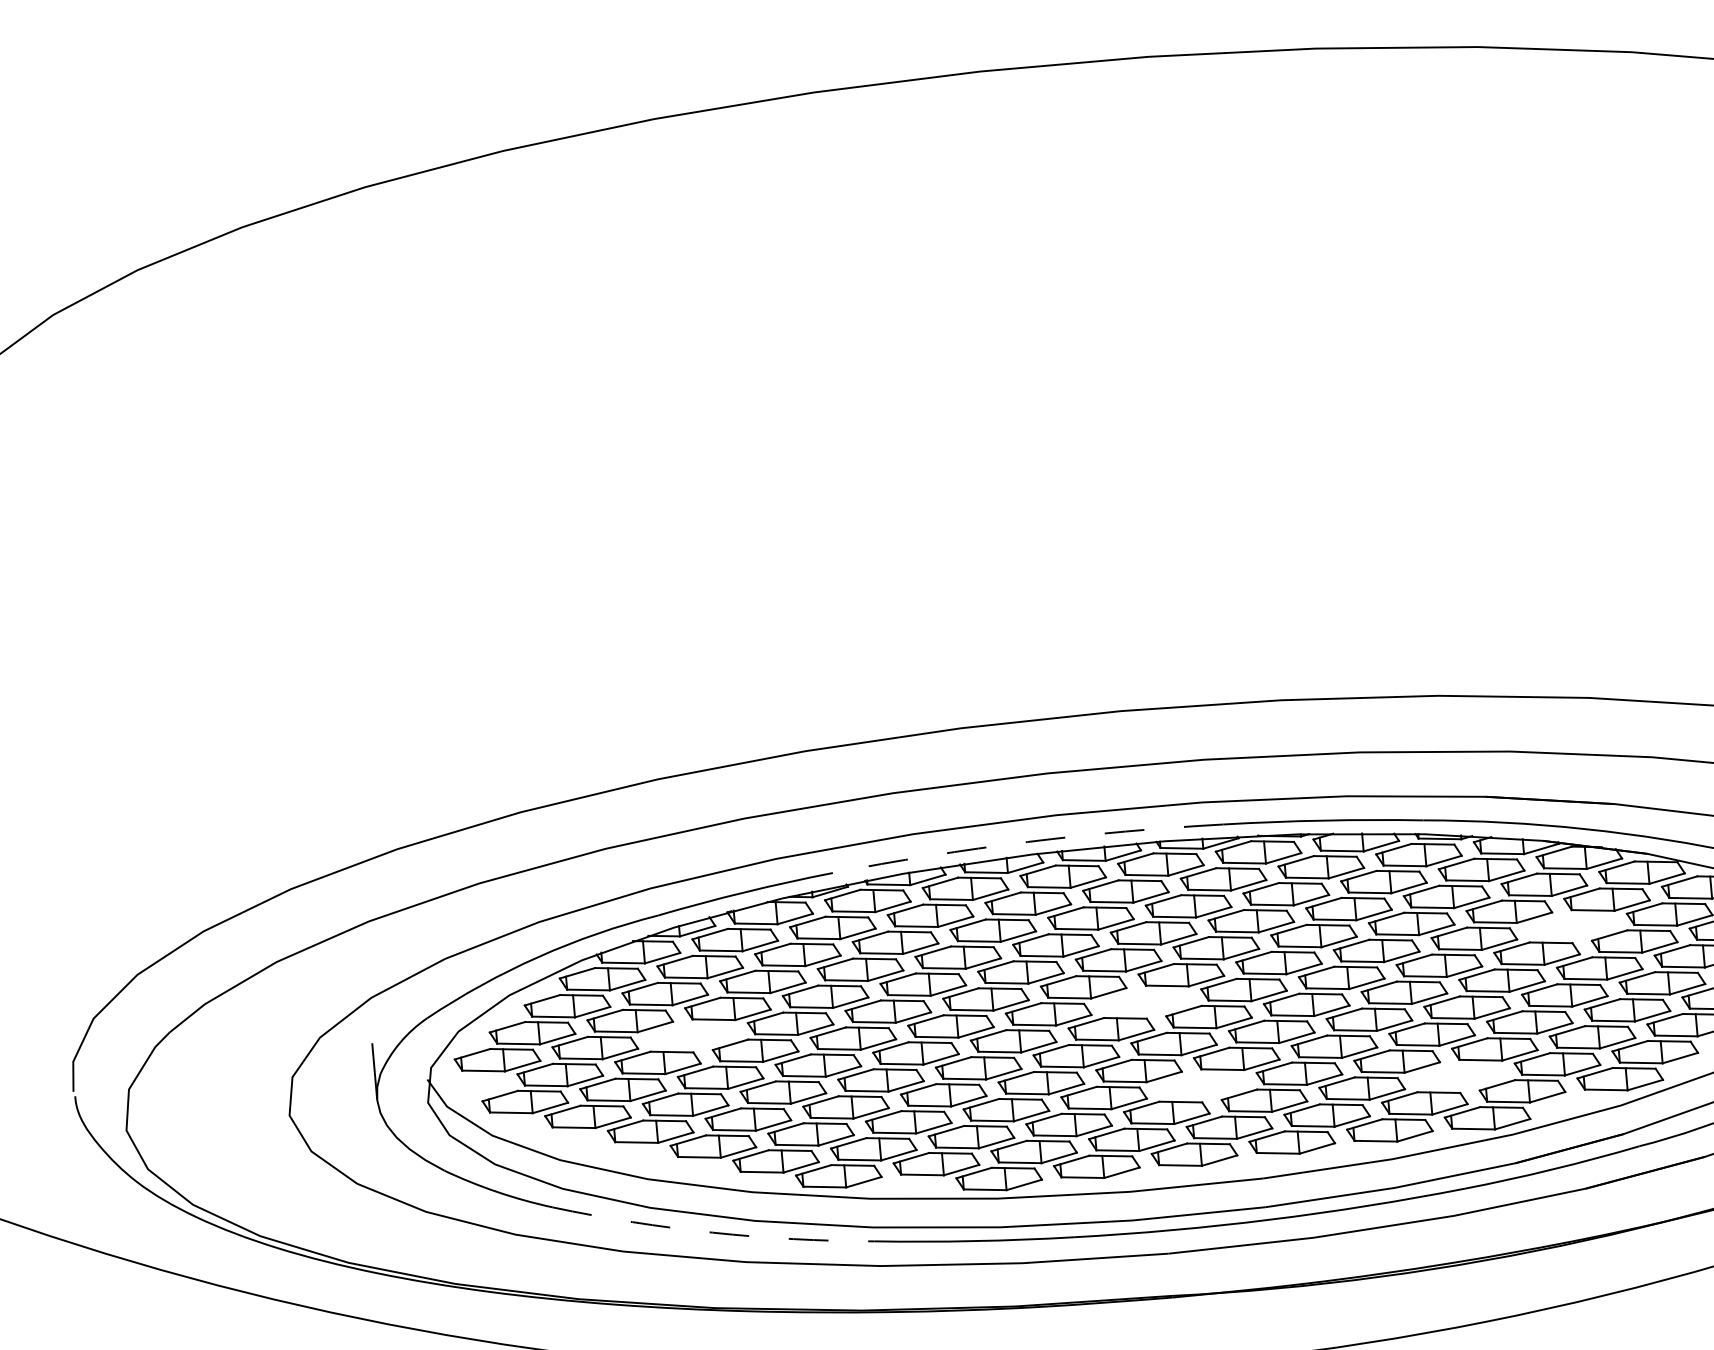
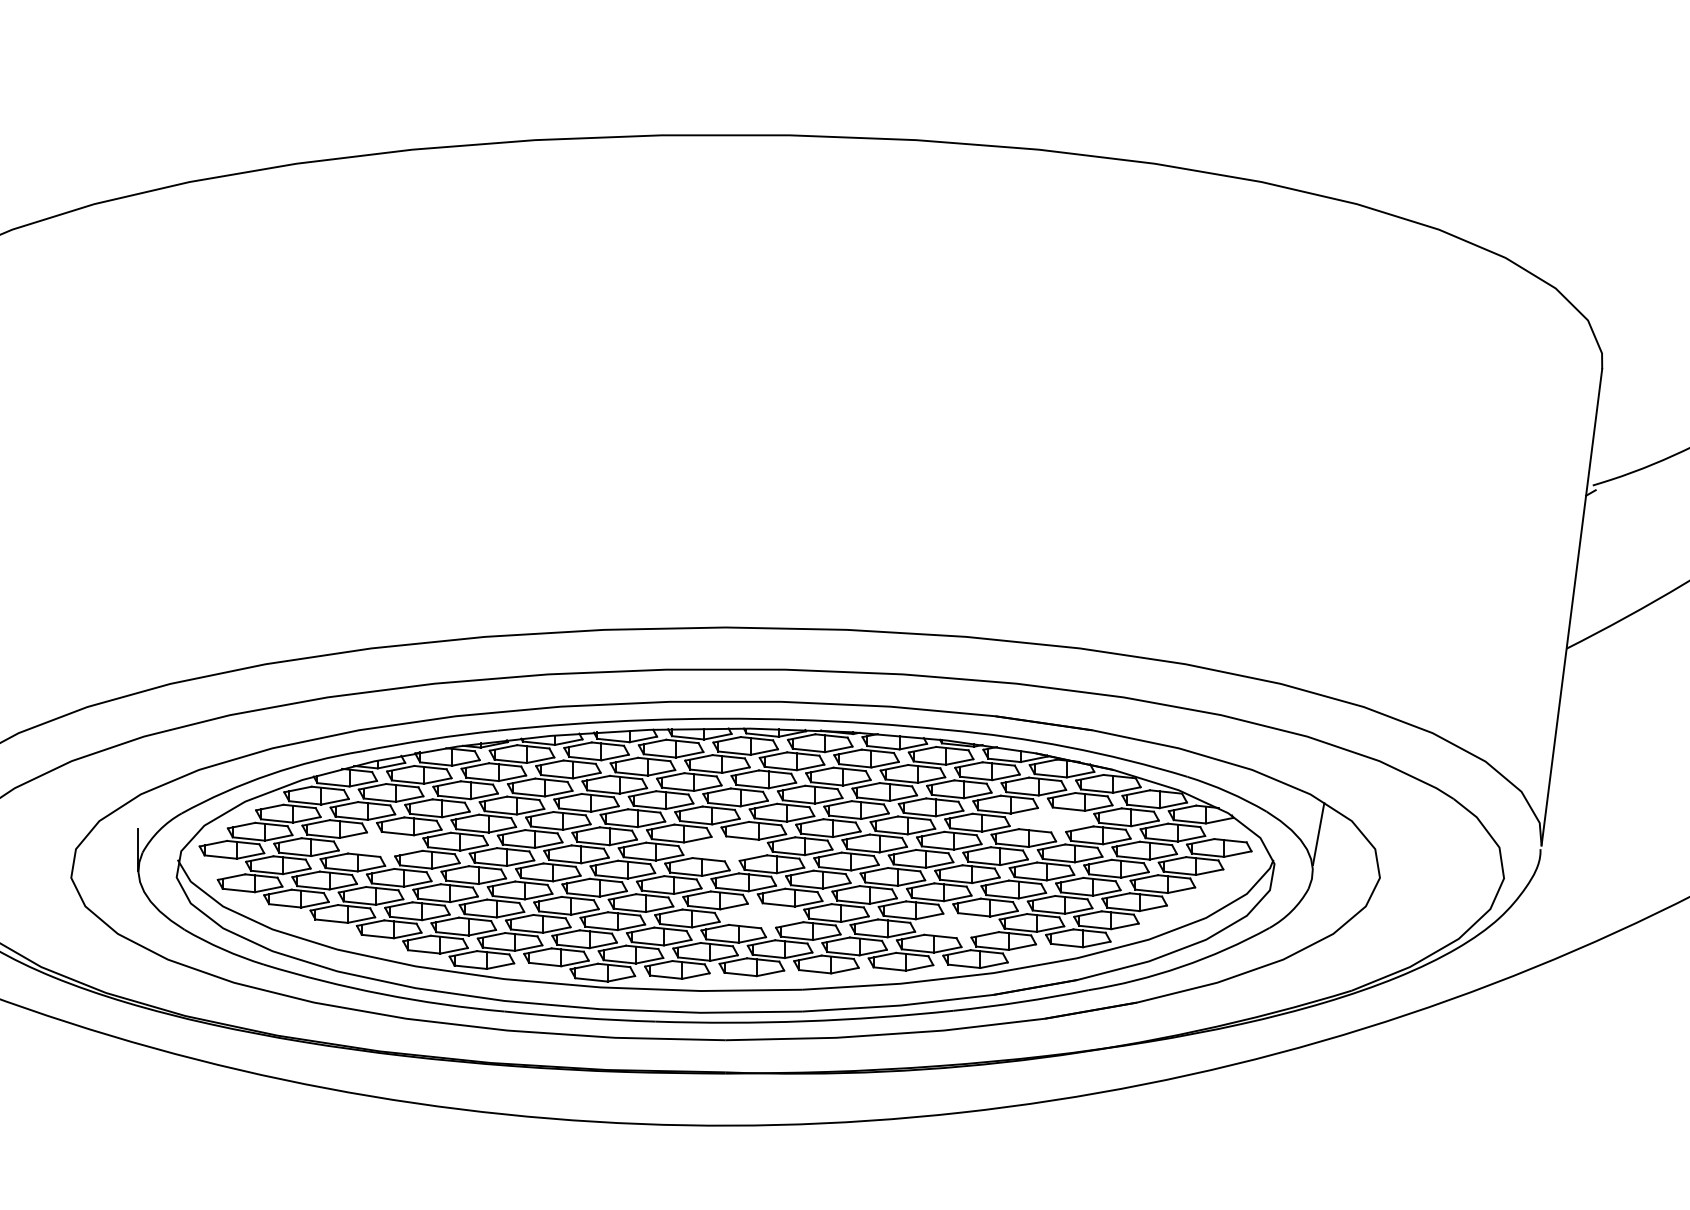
arc: (1027, 842) -> (646, 720), dashed -> solid
arc: (712, 1233) -> (382, 994), dashed -> solid

